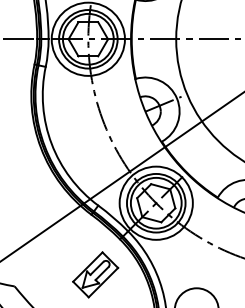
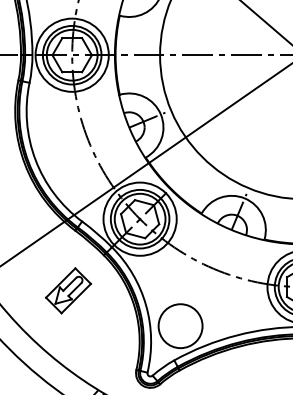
part: (95, 274) -> (68, 290), moved

